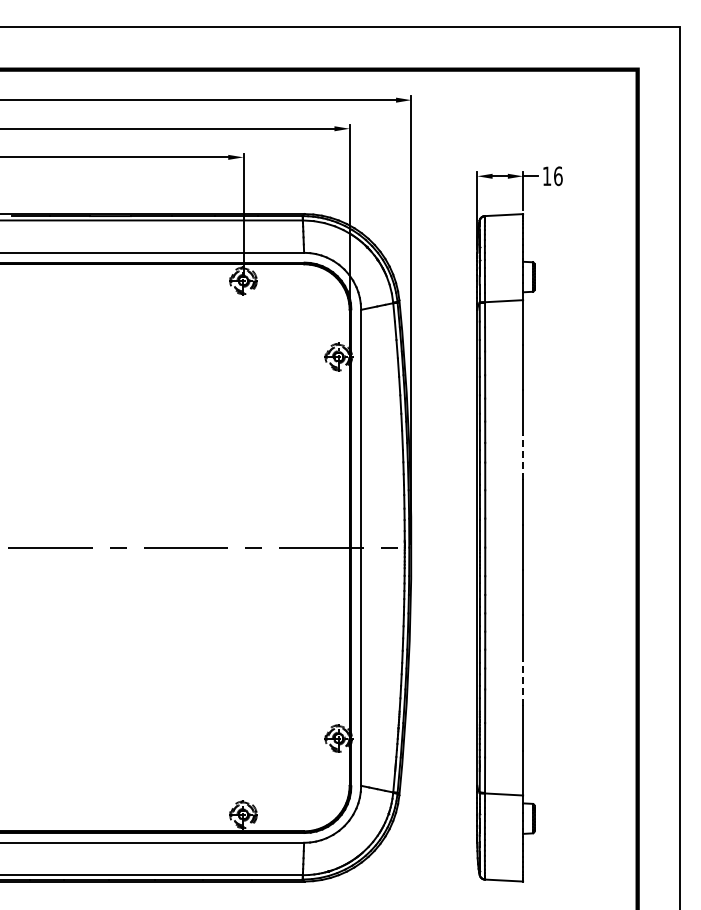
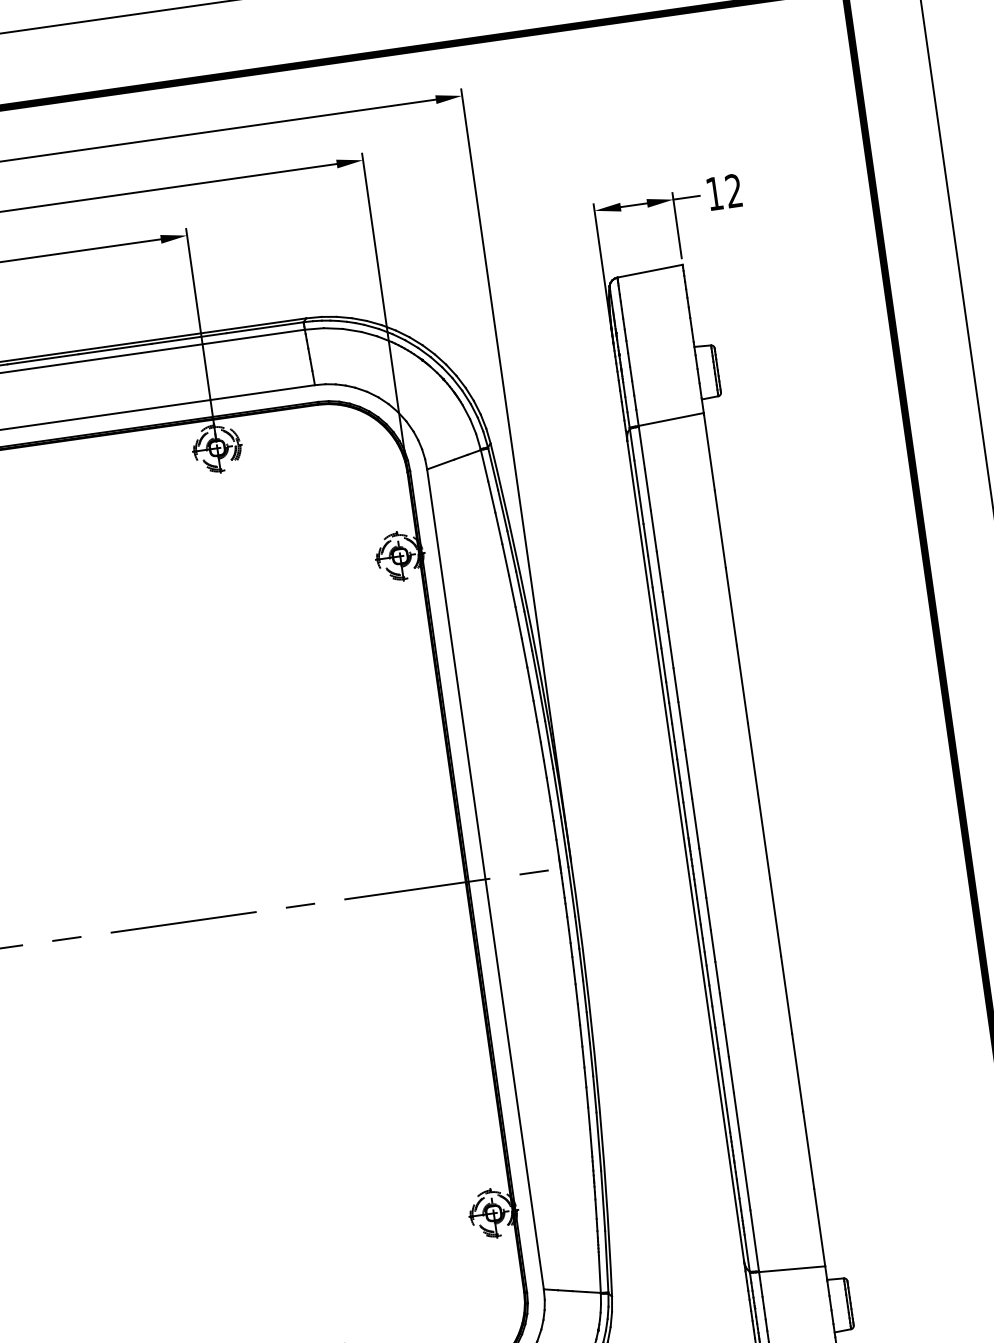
text: (558, 176) -> (734, 191), 16 -> 12
line: (523, 457) -> (743, 683), dashed -> solid
line: (523, 683) -> (798, 1073), dashed -> solid

